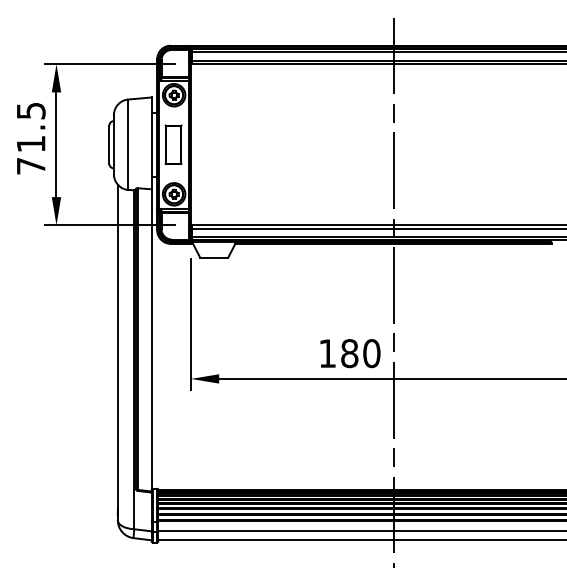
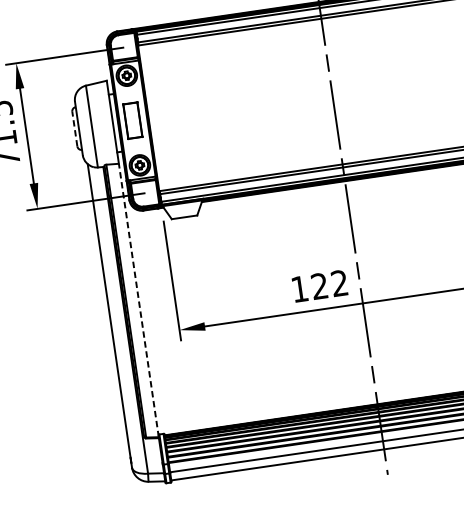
line: (109, 144) -> (74, 128), solid -> dashed
line: (151, 339) -> (138, 299), solid -> dashed
text: (360, 353) -> (329, 284), 180 -> 122

